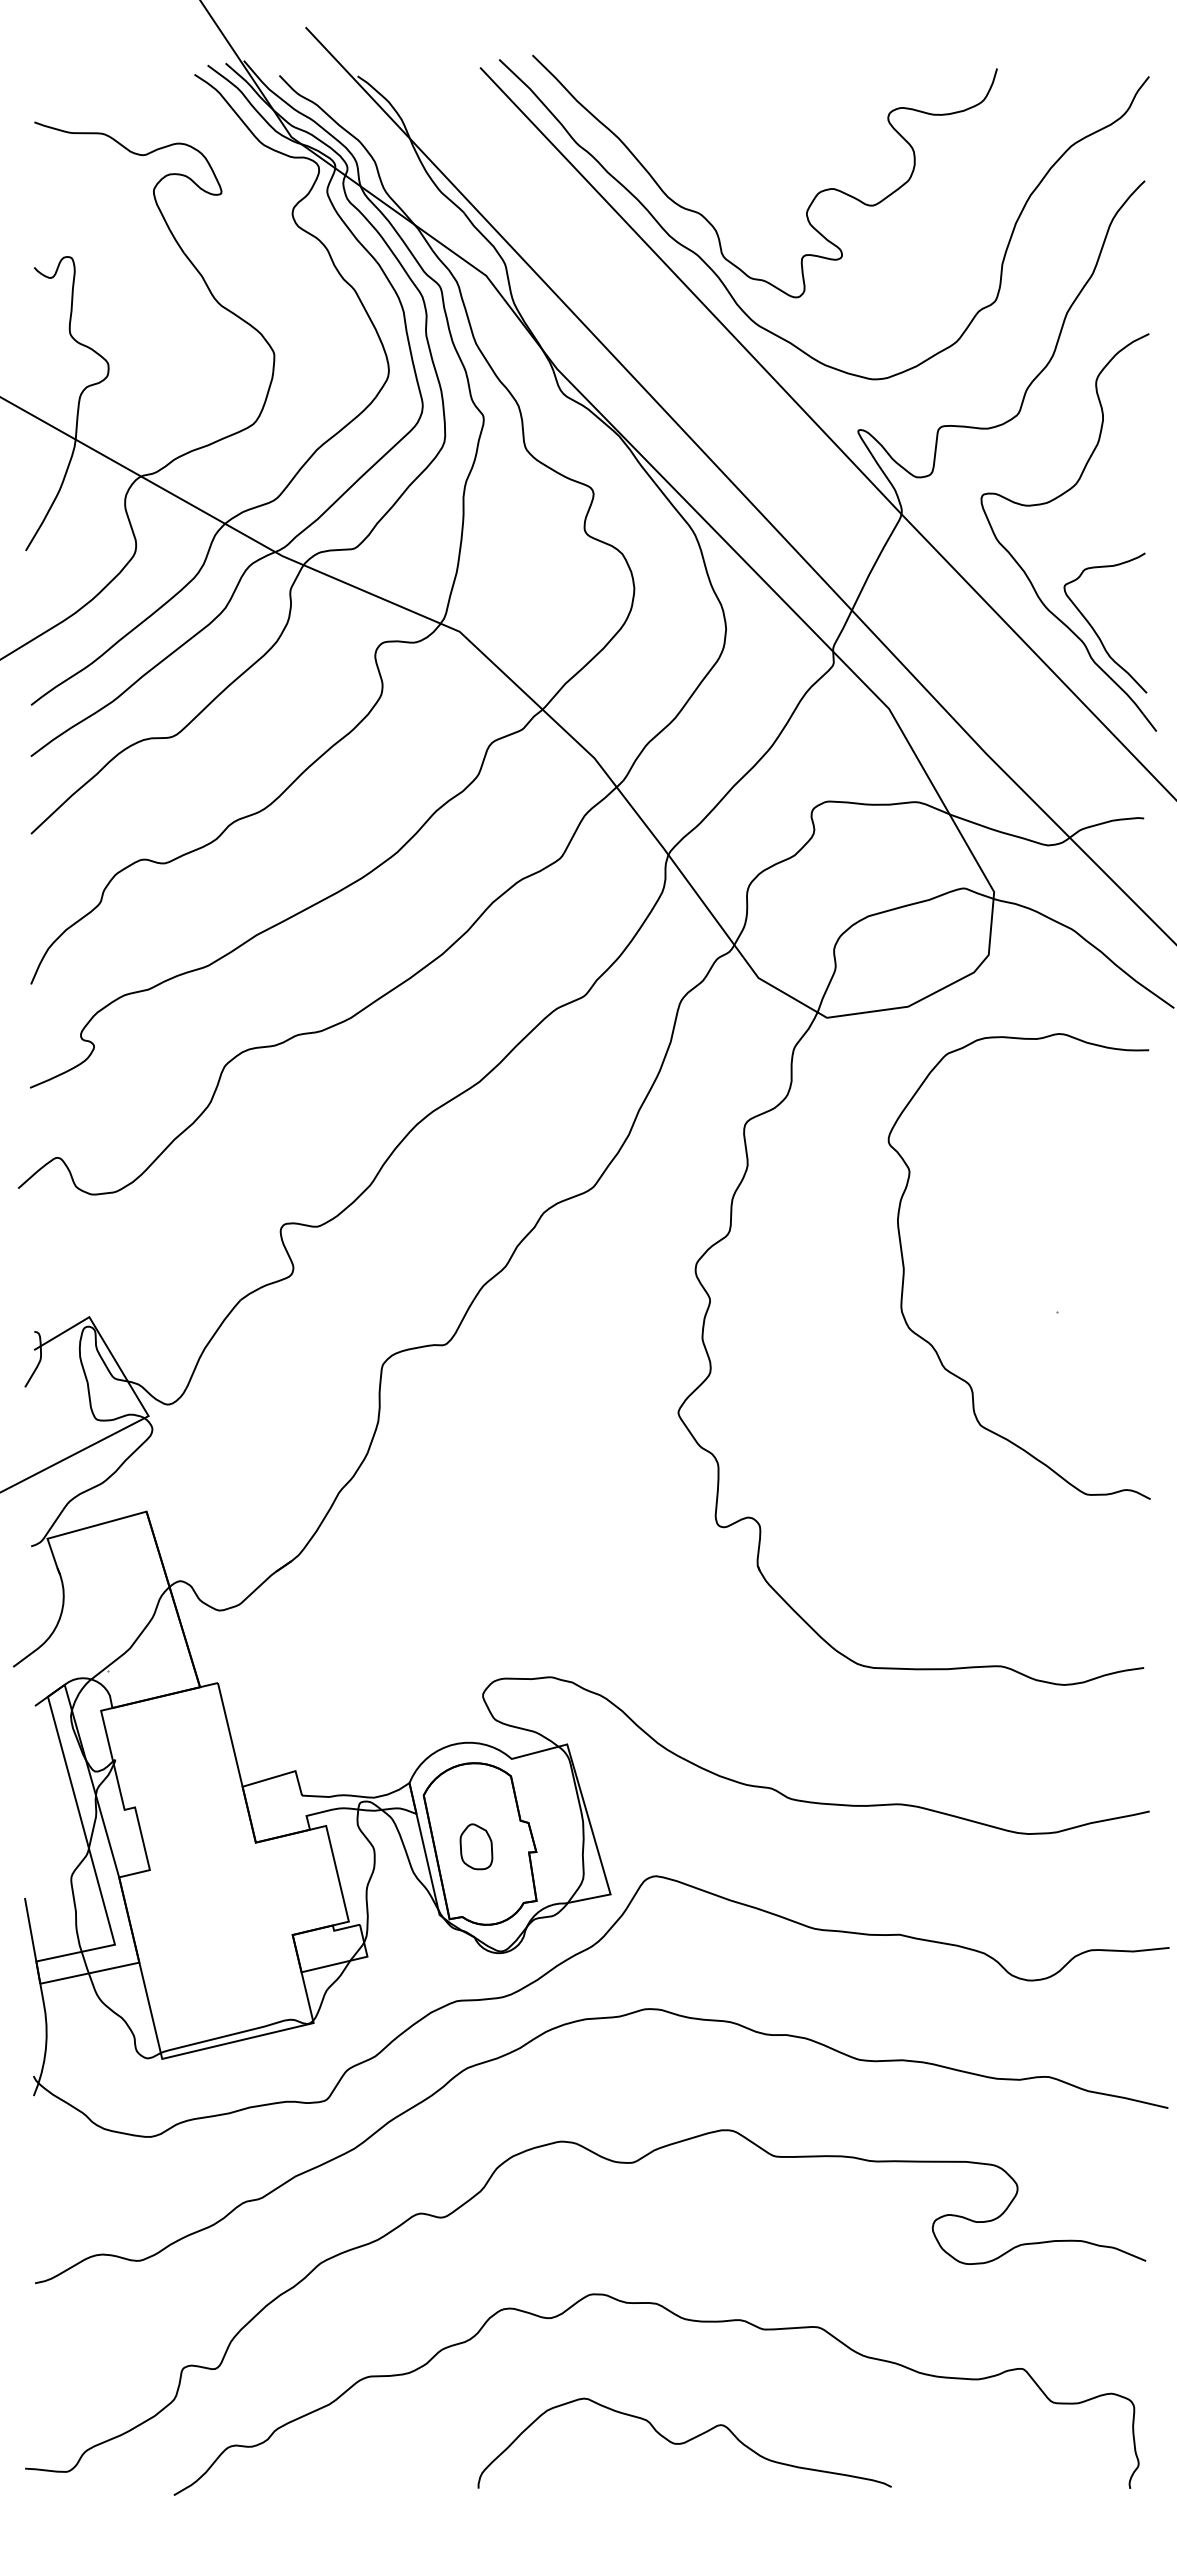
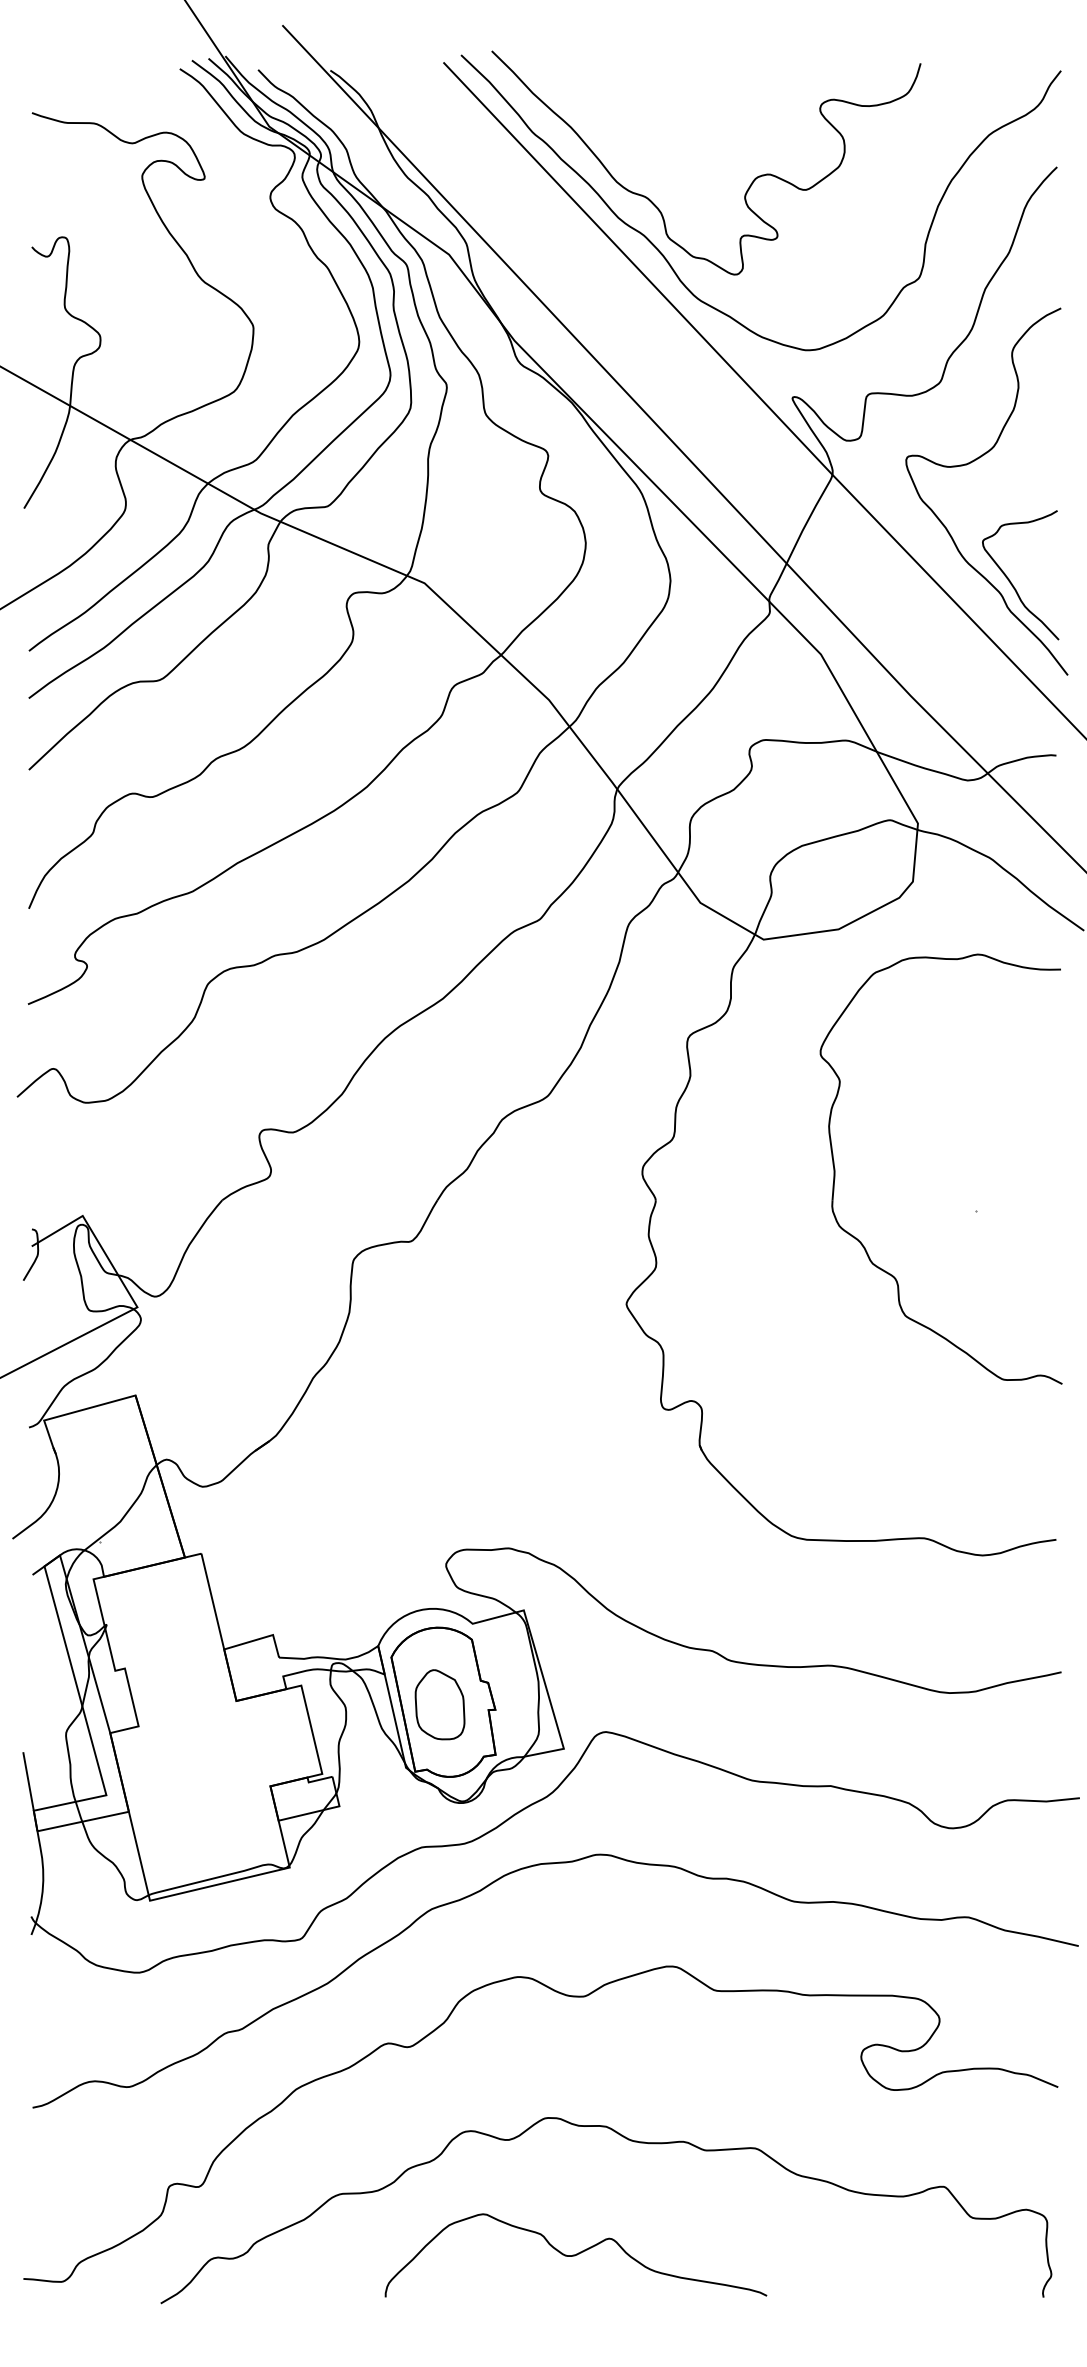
part: (476, 1846) -> (440, 1704), size x1.67
curve: (684, 2442) -> (575, 2254), moved

